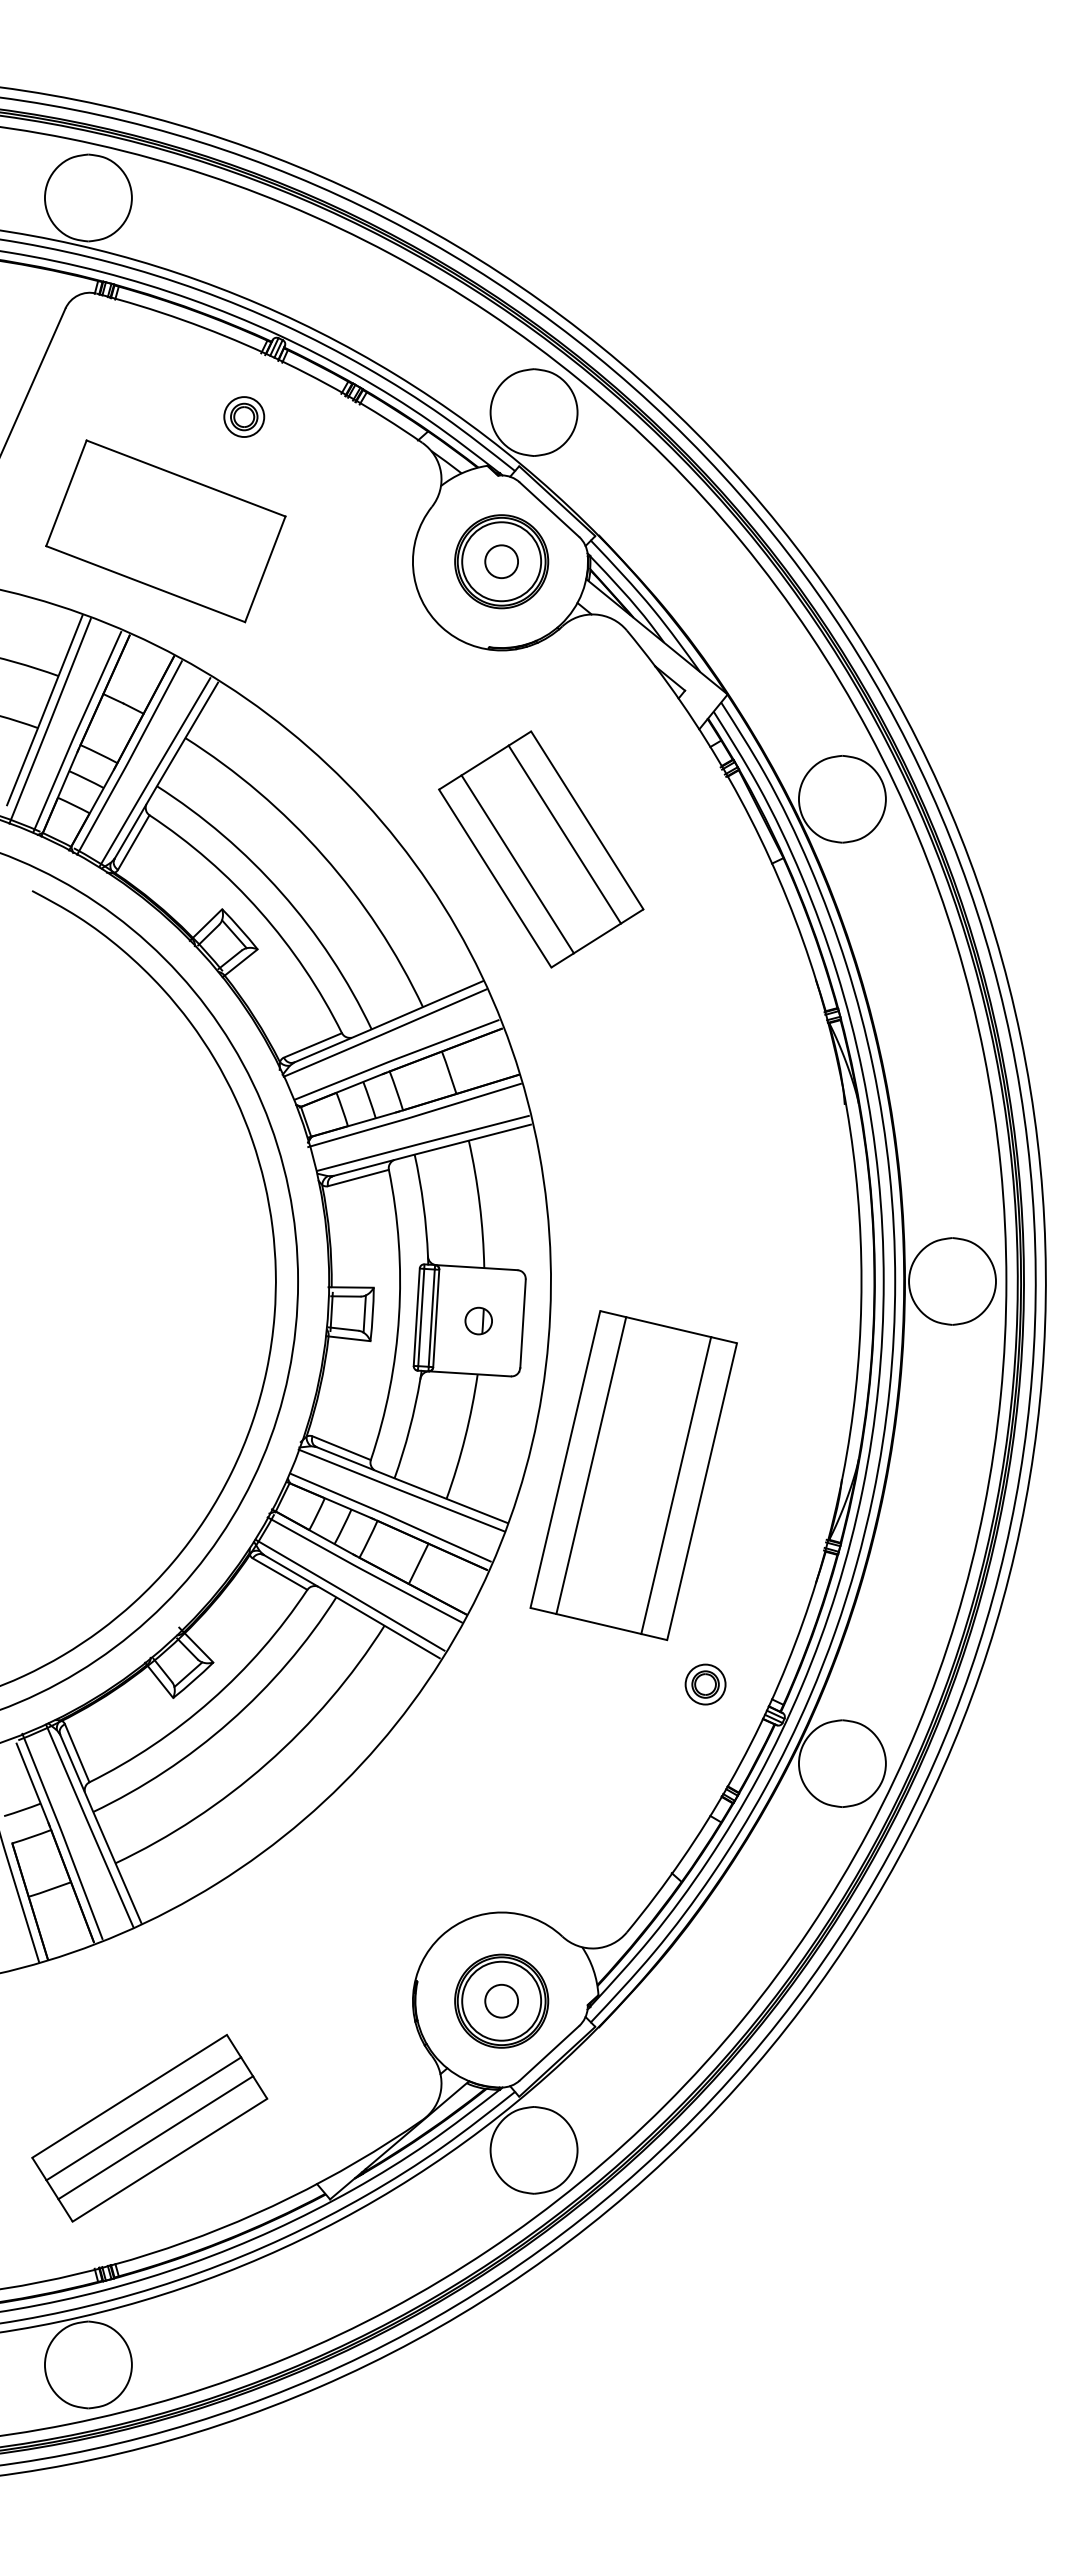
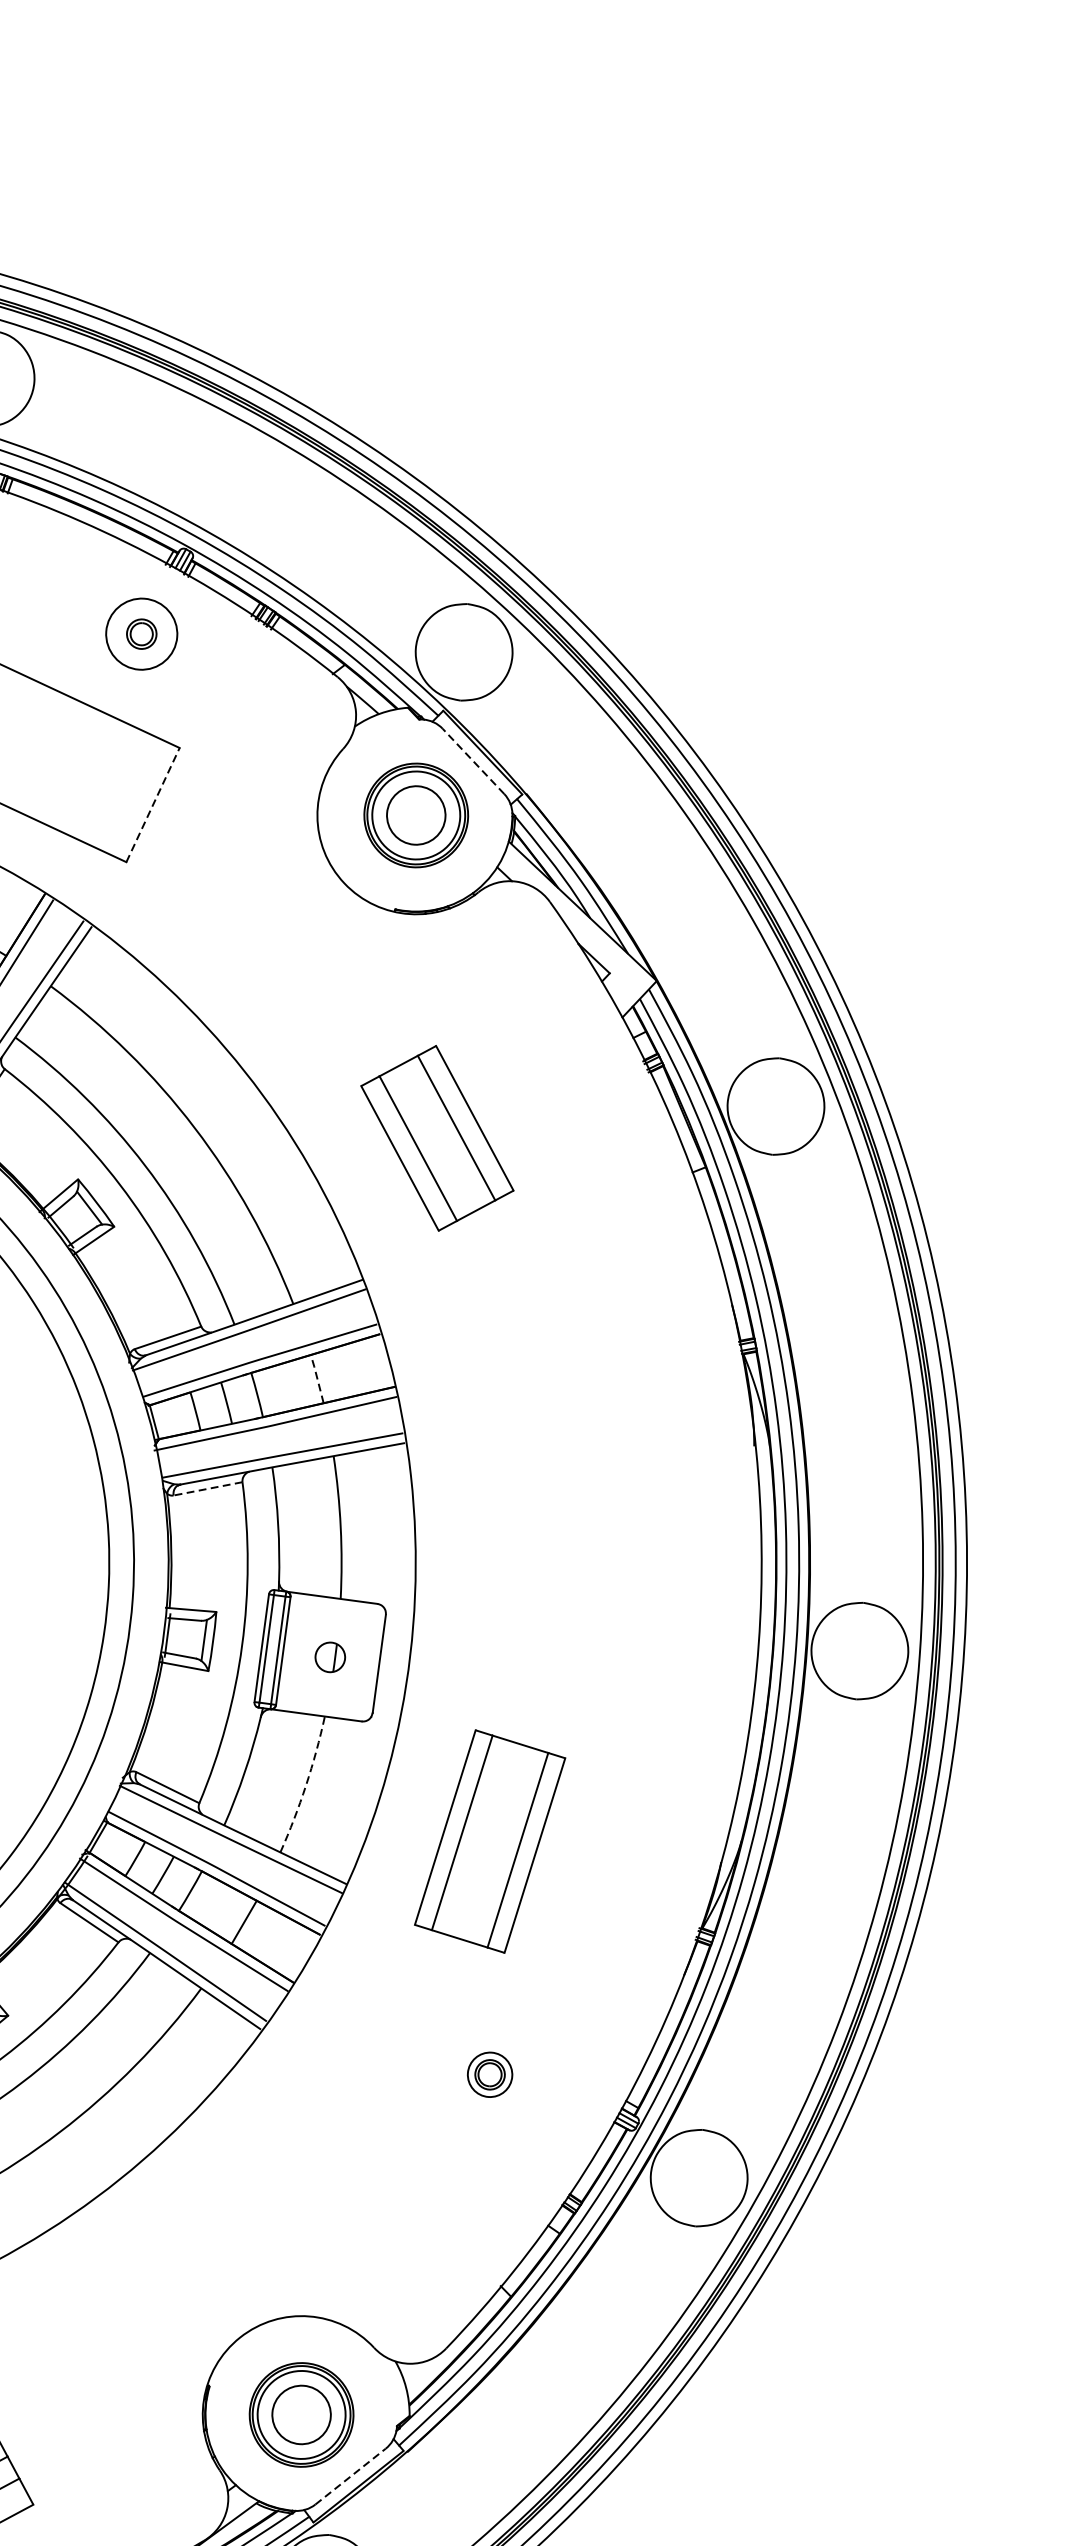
circle: (244, 417) -> (141, 634), size x1.6
line: (549, 509) -> (473, 761), solid -> dashed
circle: (501, 561) -> (416, 815), size x1.6
line: (265, 569) -> (153, 805), solid -> dashed
part: (541, 849) -> (437, 1138), size x0.7
line: (448, 1071) -> (316, 1377), solid -> dashed
line: (358, 1178) -> (208, 1489), solid -> dashed
arc: (465, 1437) -> (306, 1785), solid -> dashed
part: (633, 1475) -> (489, 1841), size x0.6
part: (705, 1684) -> (489, 2074), moved
circle: (501, 2000) -> (301, 2414), size x1.6
line: (549, 2052) -> (350, 2475), solid -> dashed

